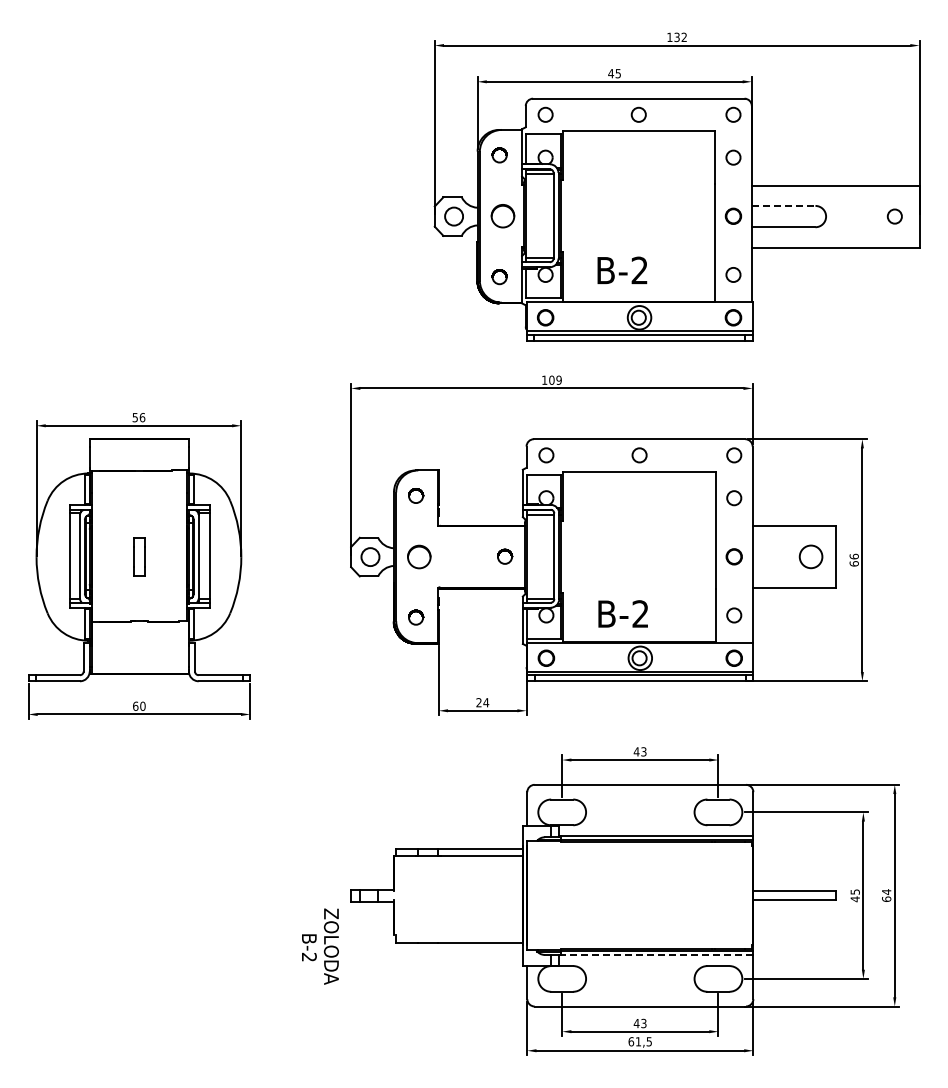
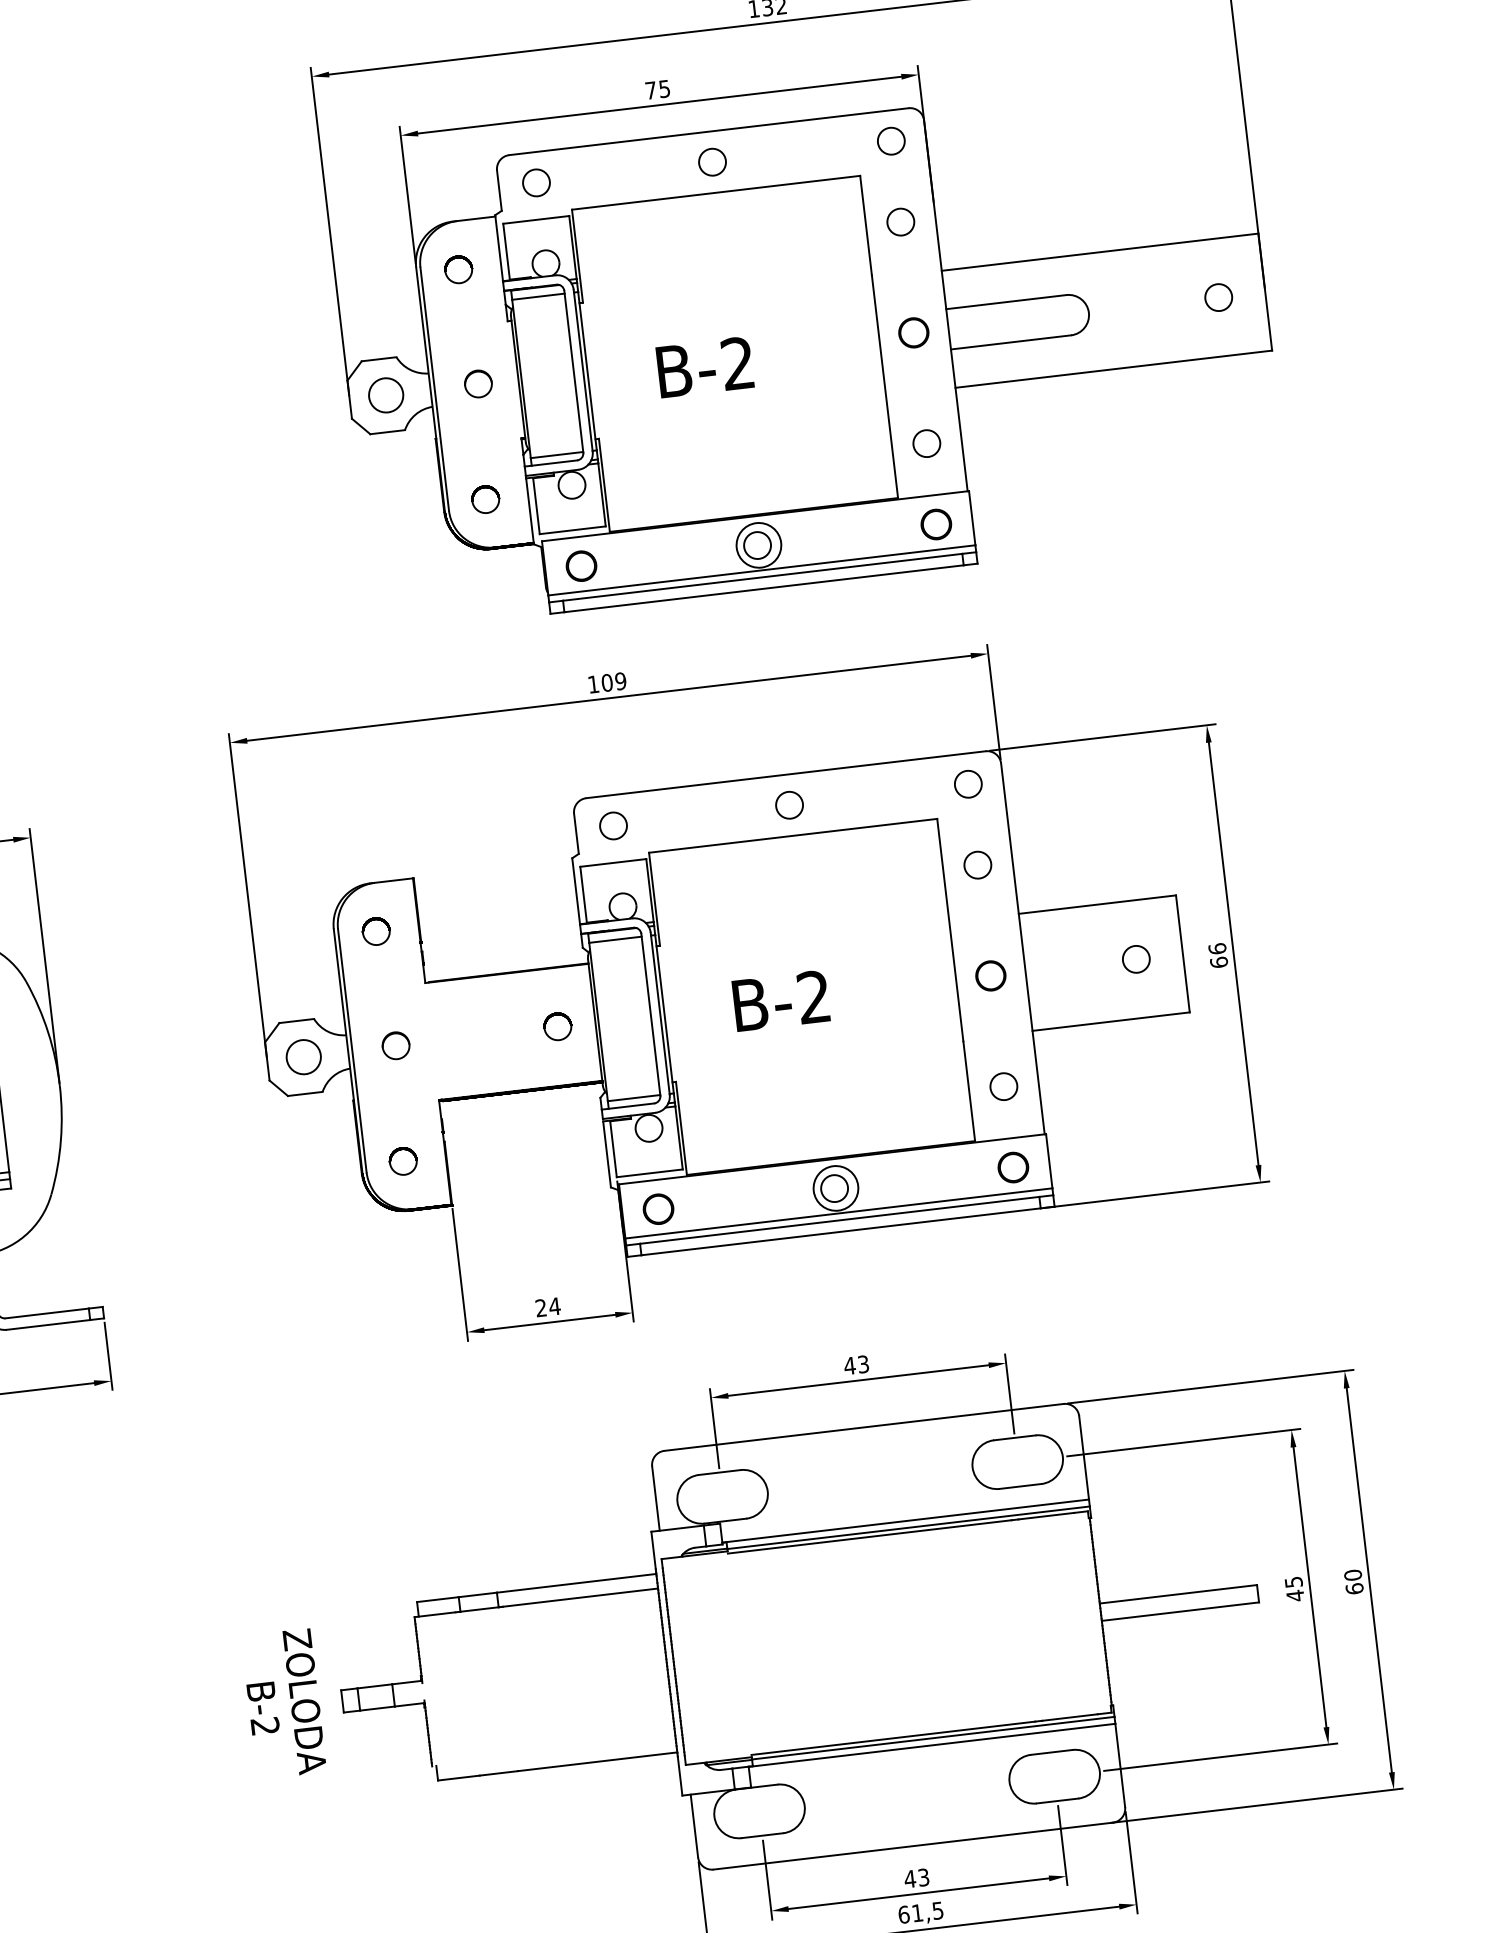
text: (611, 73) -> (651, 90), 45 -> 75
line: (783, 205) -> (1005, 301), dashed -> solid
circle: (502, 216) -> (477, 384), size x0.62
text: (622, 269) -> (705, 365), moved
circle: (419, 556) -> (396, 1045), size x0.62
circle: (811, 557) -> (1136, 960), size x0.62
text: (622, 613) -> (779, 1000), moved
text: (886, 892) -> (1352, 1576), 64 -> 60
text: (320, 946) -> (284, 1703), moved
line: (656, 955) -> (932, 1746), dashed -> solid

